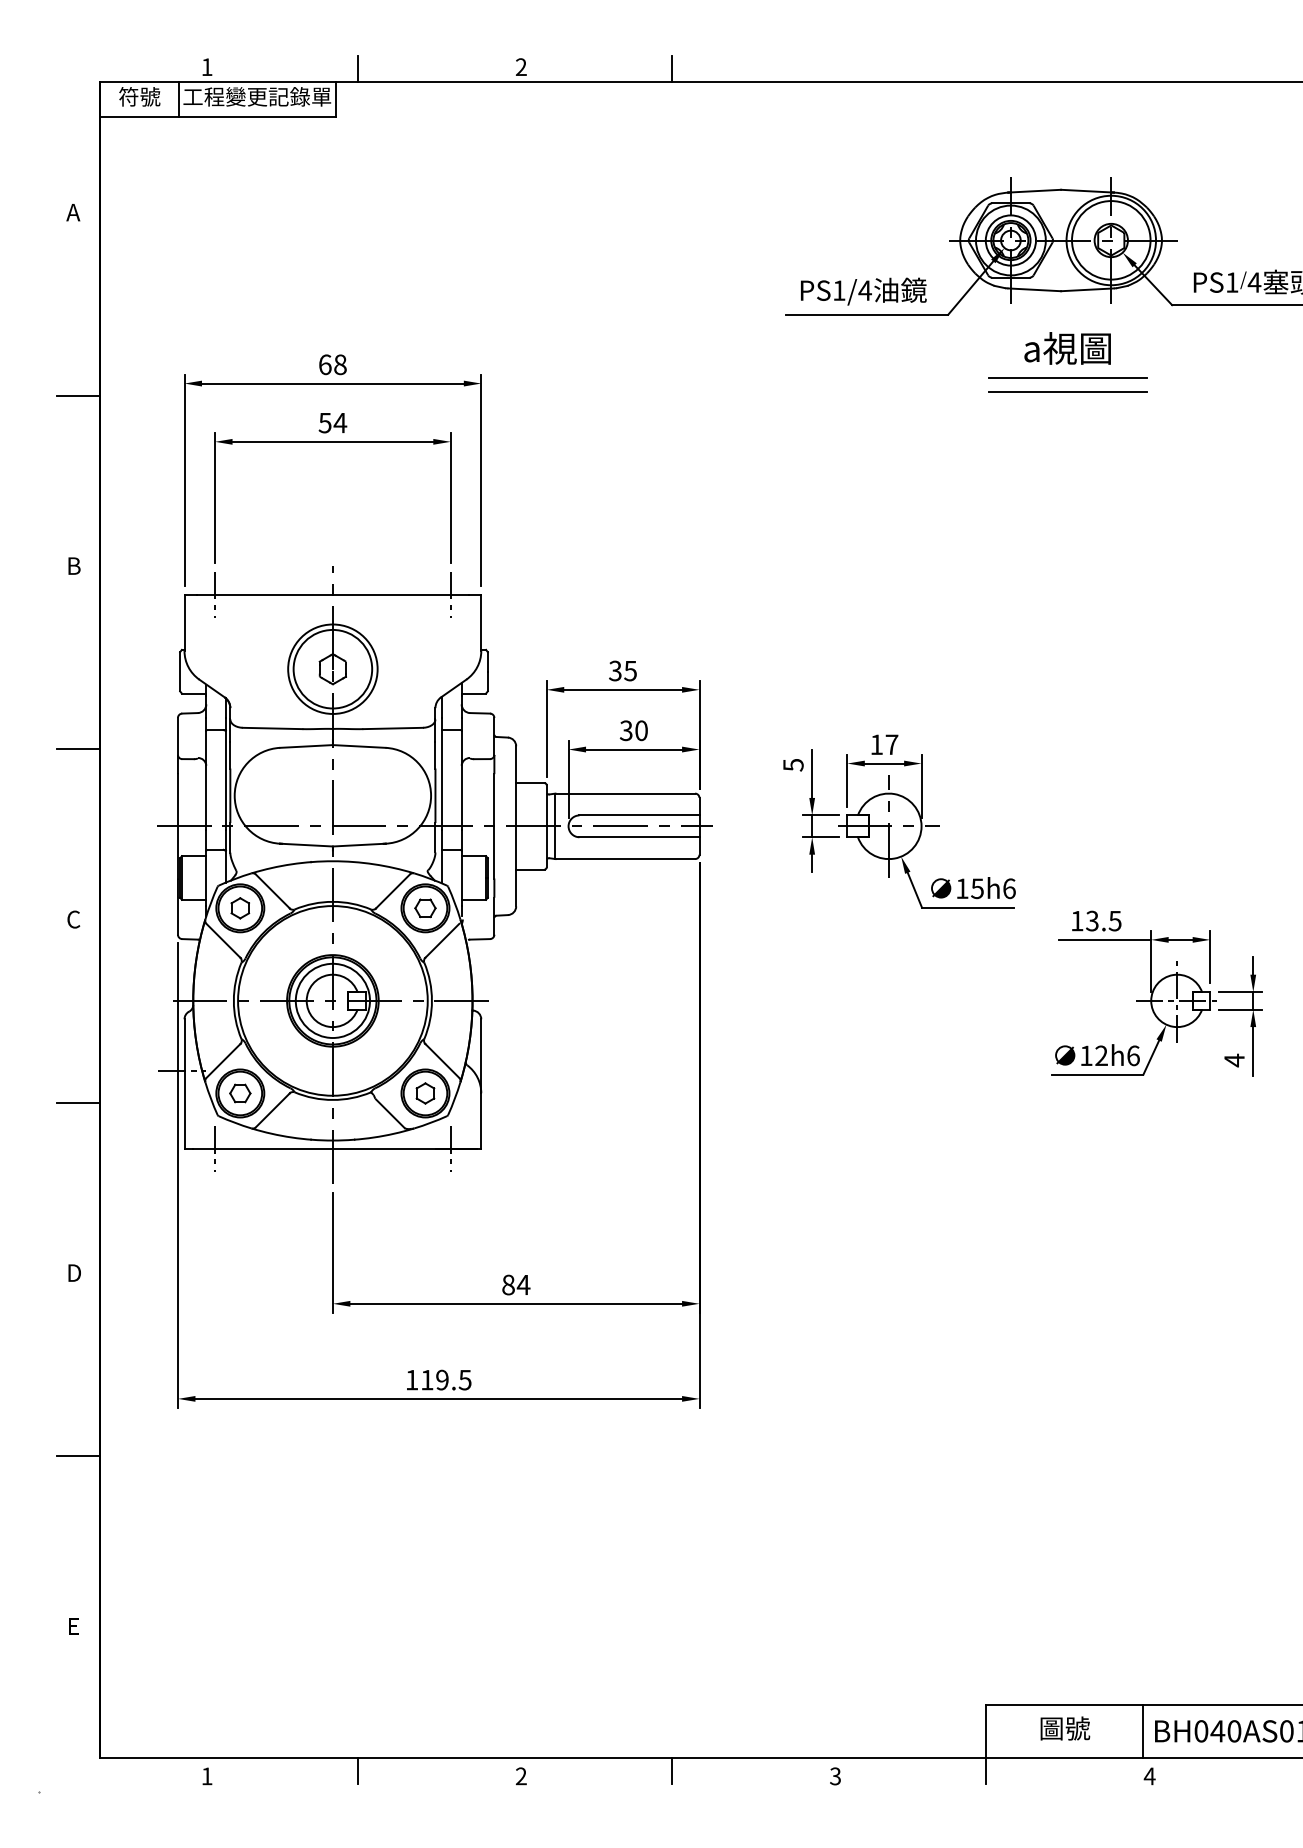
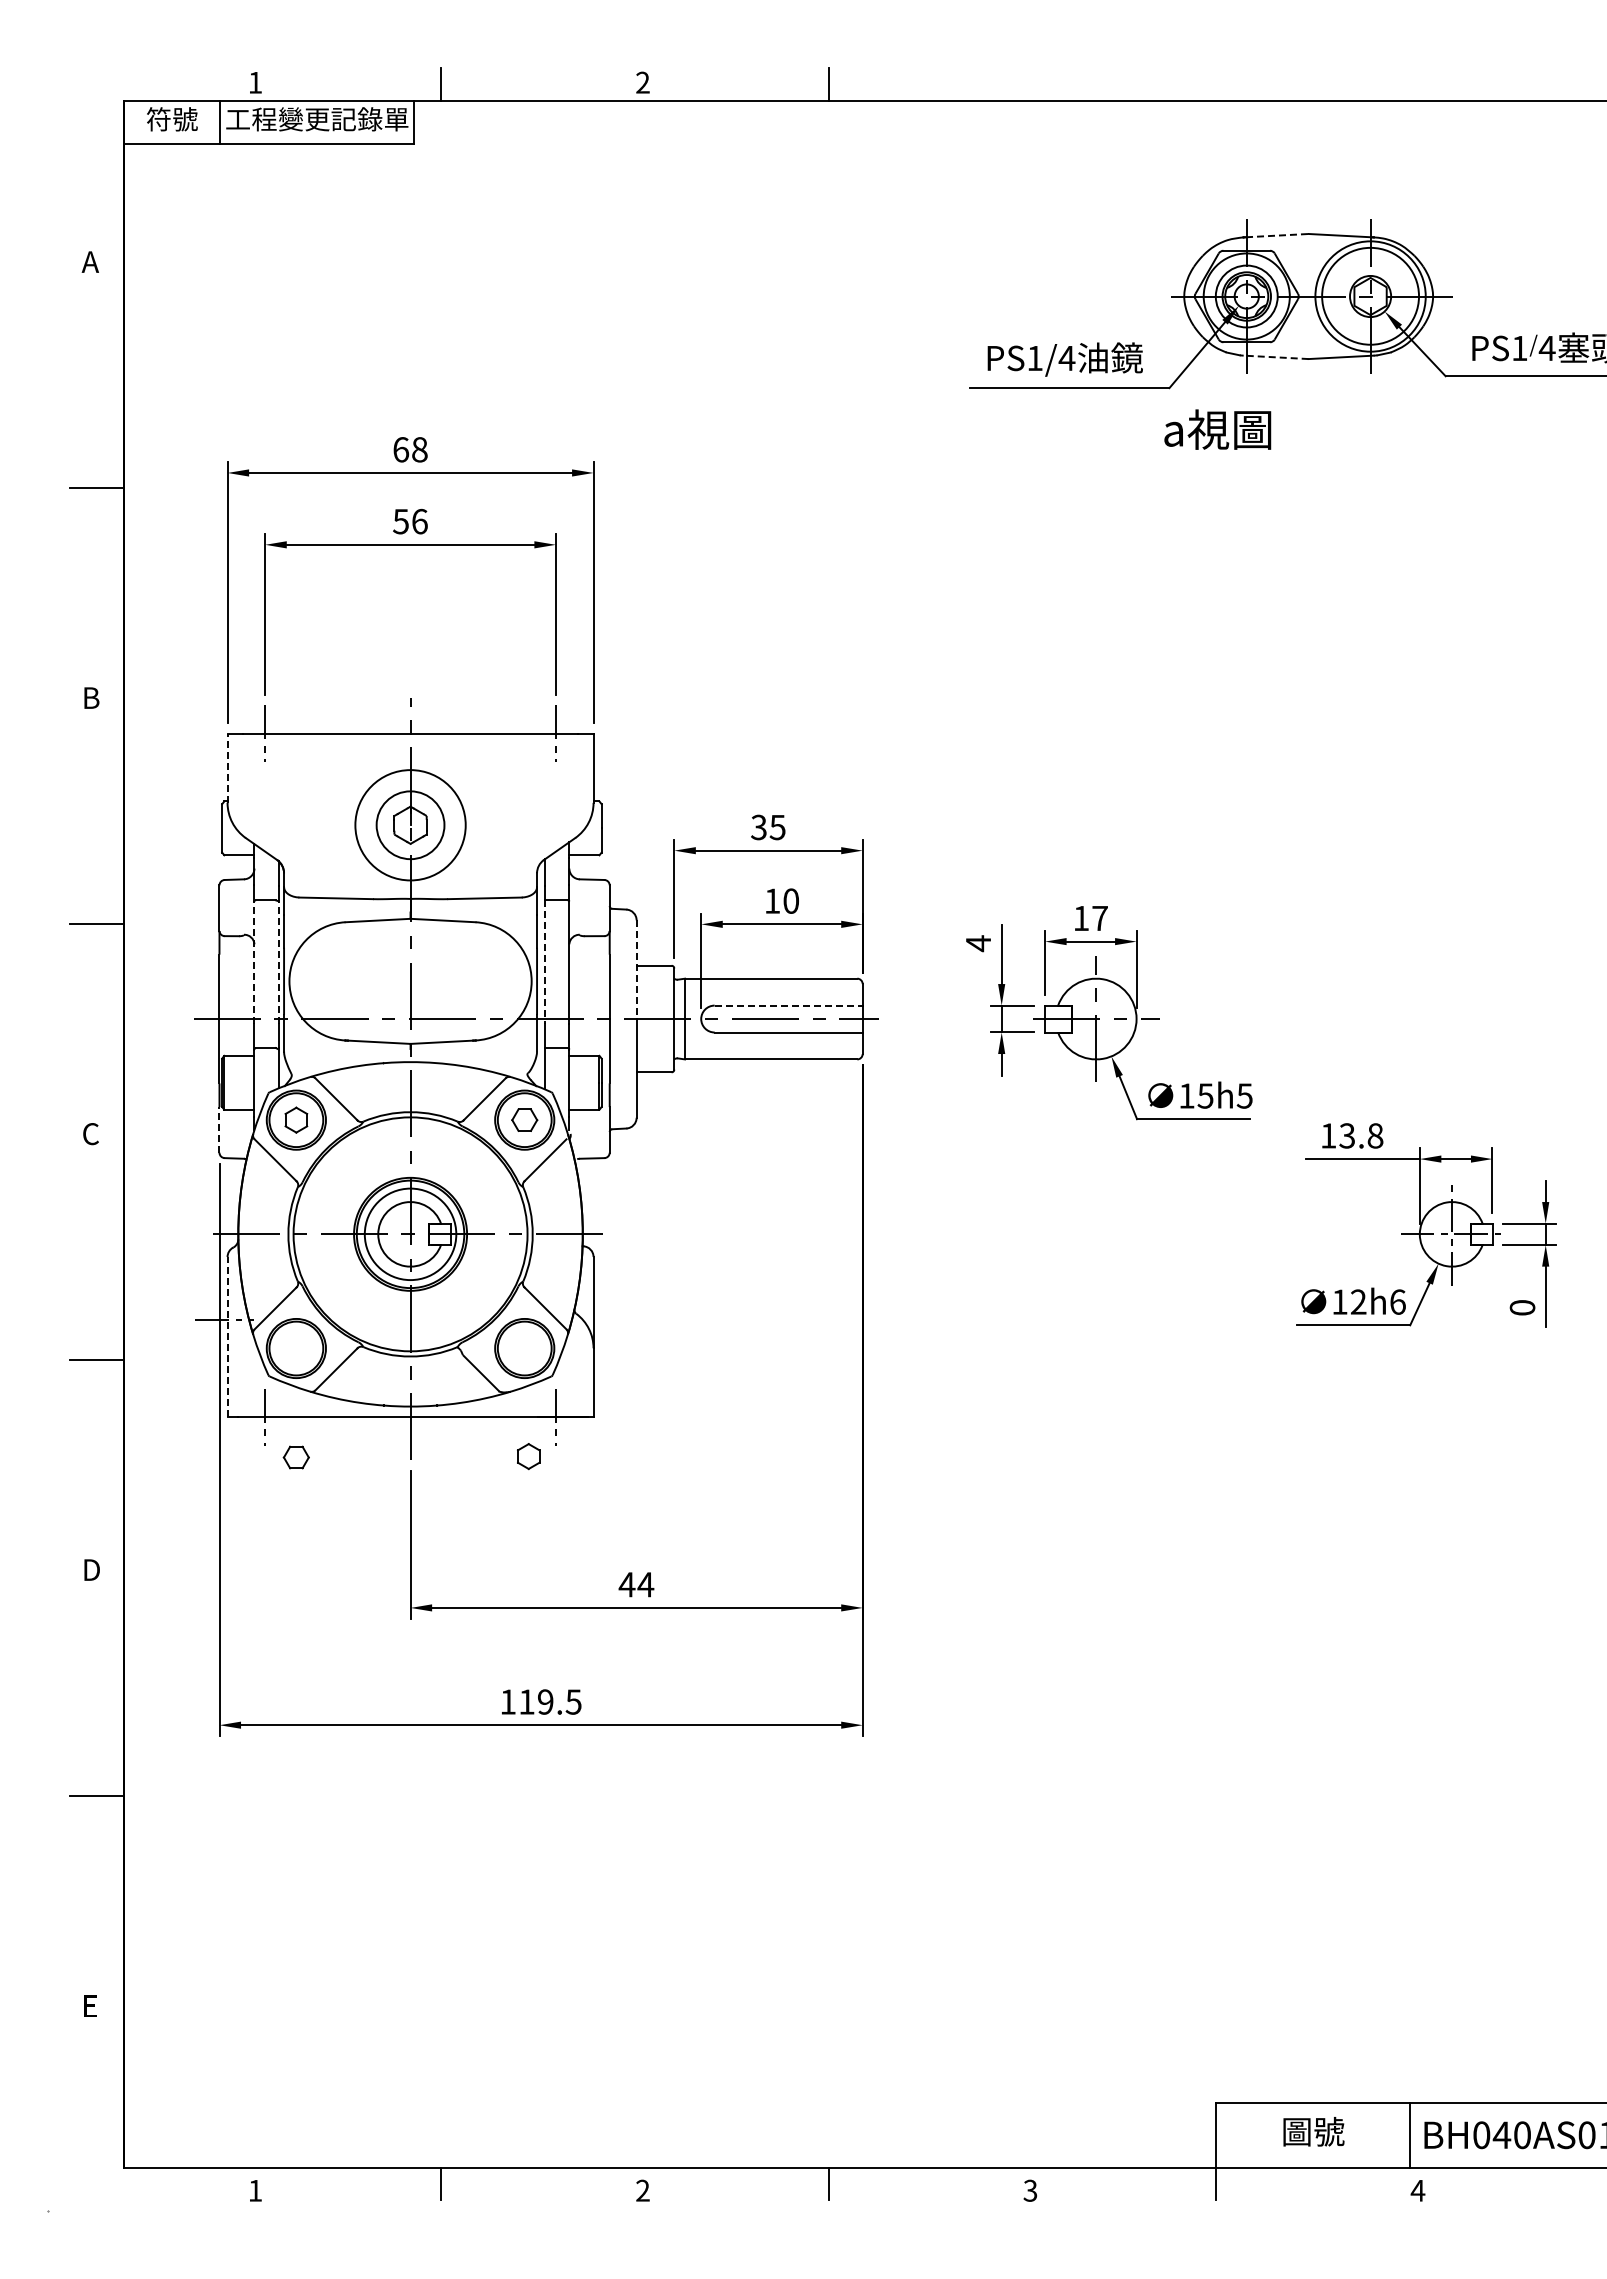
line: (1035, 191) -> (1277, 235), solid -> dashed
line: (1035, 289) -> (1276, 357), solid -> dashed
text: (1067, 348) -> (1217, 429), moved
line: (1067, 377) -> (1316, 465), removed
line: (1067, 391) -> (1316, 482), removed
text: (340, 422) -> (419, 521), 54 -> 56
line: (184, 623) -> (227, 768), solid -> dashed
circle: (332, 668) -> (410, 824), size x0.7
text: (625, 730) -> (771, 900), 30 -> 10
text: (793, 765) -> (978, 943), 5 -> 4
line: (206, 780) -> (254, 962), solid -> dashed
line: (225, 780) -> (278, 962), solid -> dashed
line: (442, 780) -> (545, 962), solid -> dashed
line: (516, 786) -> (636, 970), solid -> dashed
line: (640, 815) -> (789, 1005), solid -> dashed
text: (1009, 888) -> (1244, 1095), 15h6 -> 15h5
line: (177, 915) -> (219, 1129), solid -> dashed
text: (1115, 920) -> (1375, 1135), 13.5 -> 13.8
text: (1234, 1060) -> (1522, 1307), 4 -> 0
line: (184, 1083) -> (227, 1336), solid -> dashed
part: (239, 1093) -> (295, 1457), moved
part: (425, 1093) -> (528, 1456), moved
text: (507, 1284) -> (626, 1584), 84 -> 44

